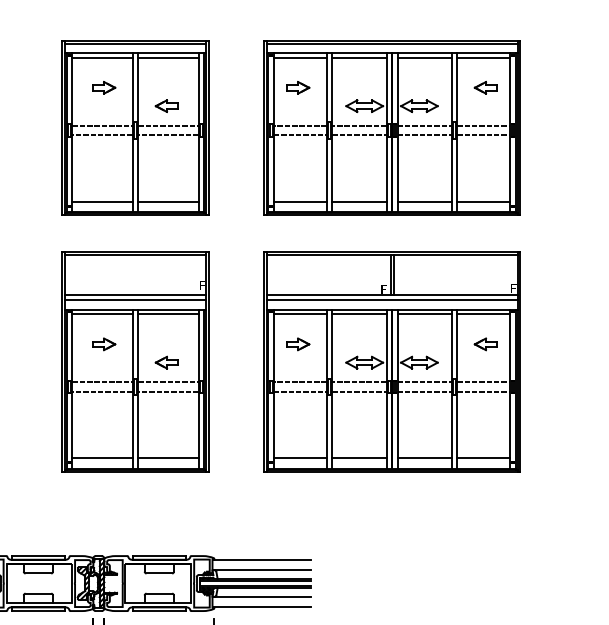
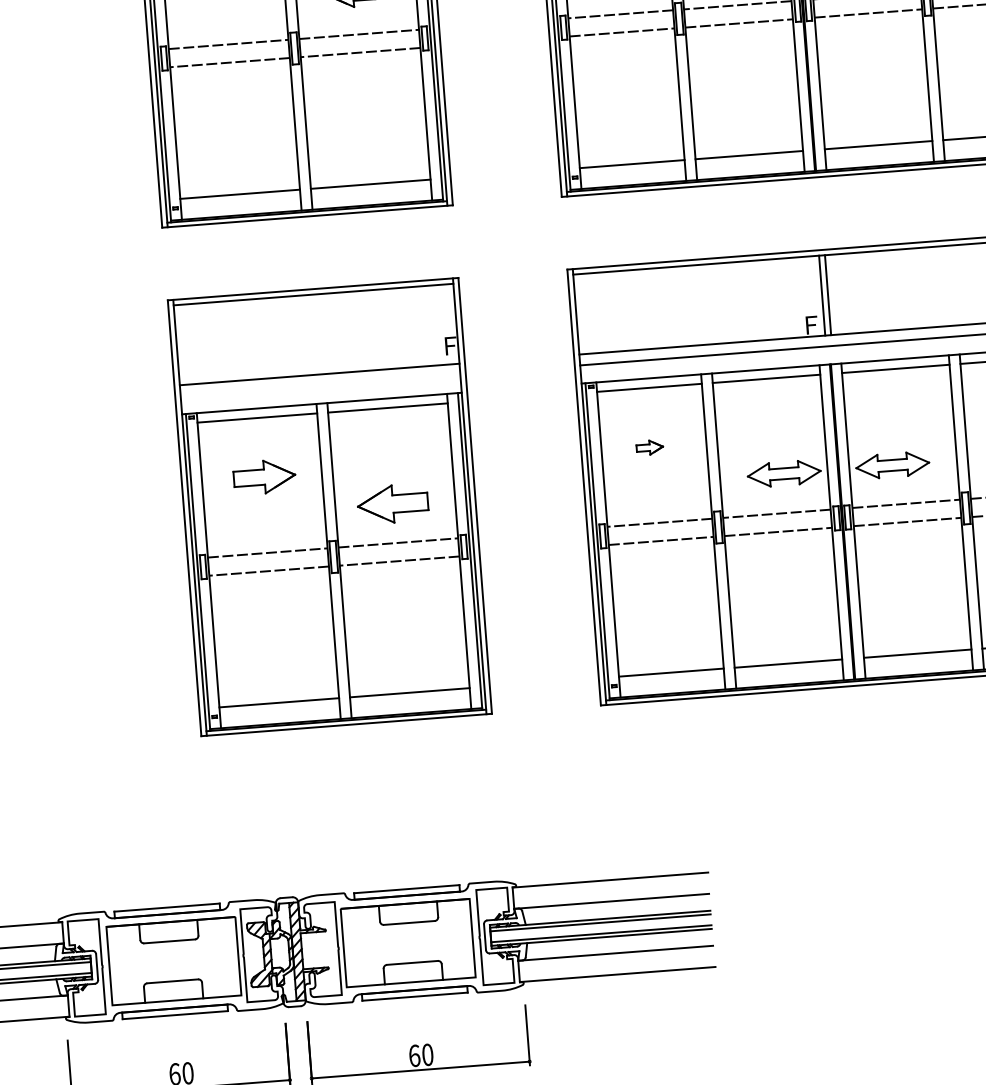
line: (135, 300) -> (320, 385), removed
part: (104, 344) -> (265, 477), size x1.4
part: (298, 344) -> (650, 447), size x0.6
part: (166, 362) -> (391, 503), size x1.6

